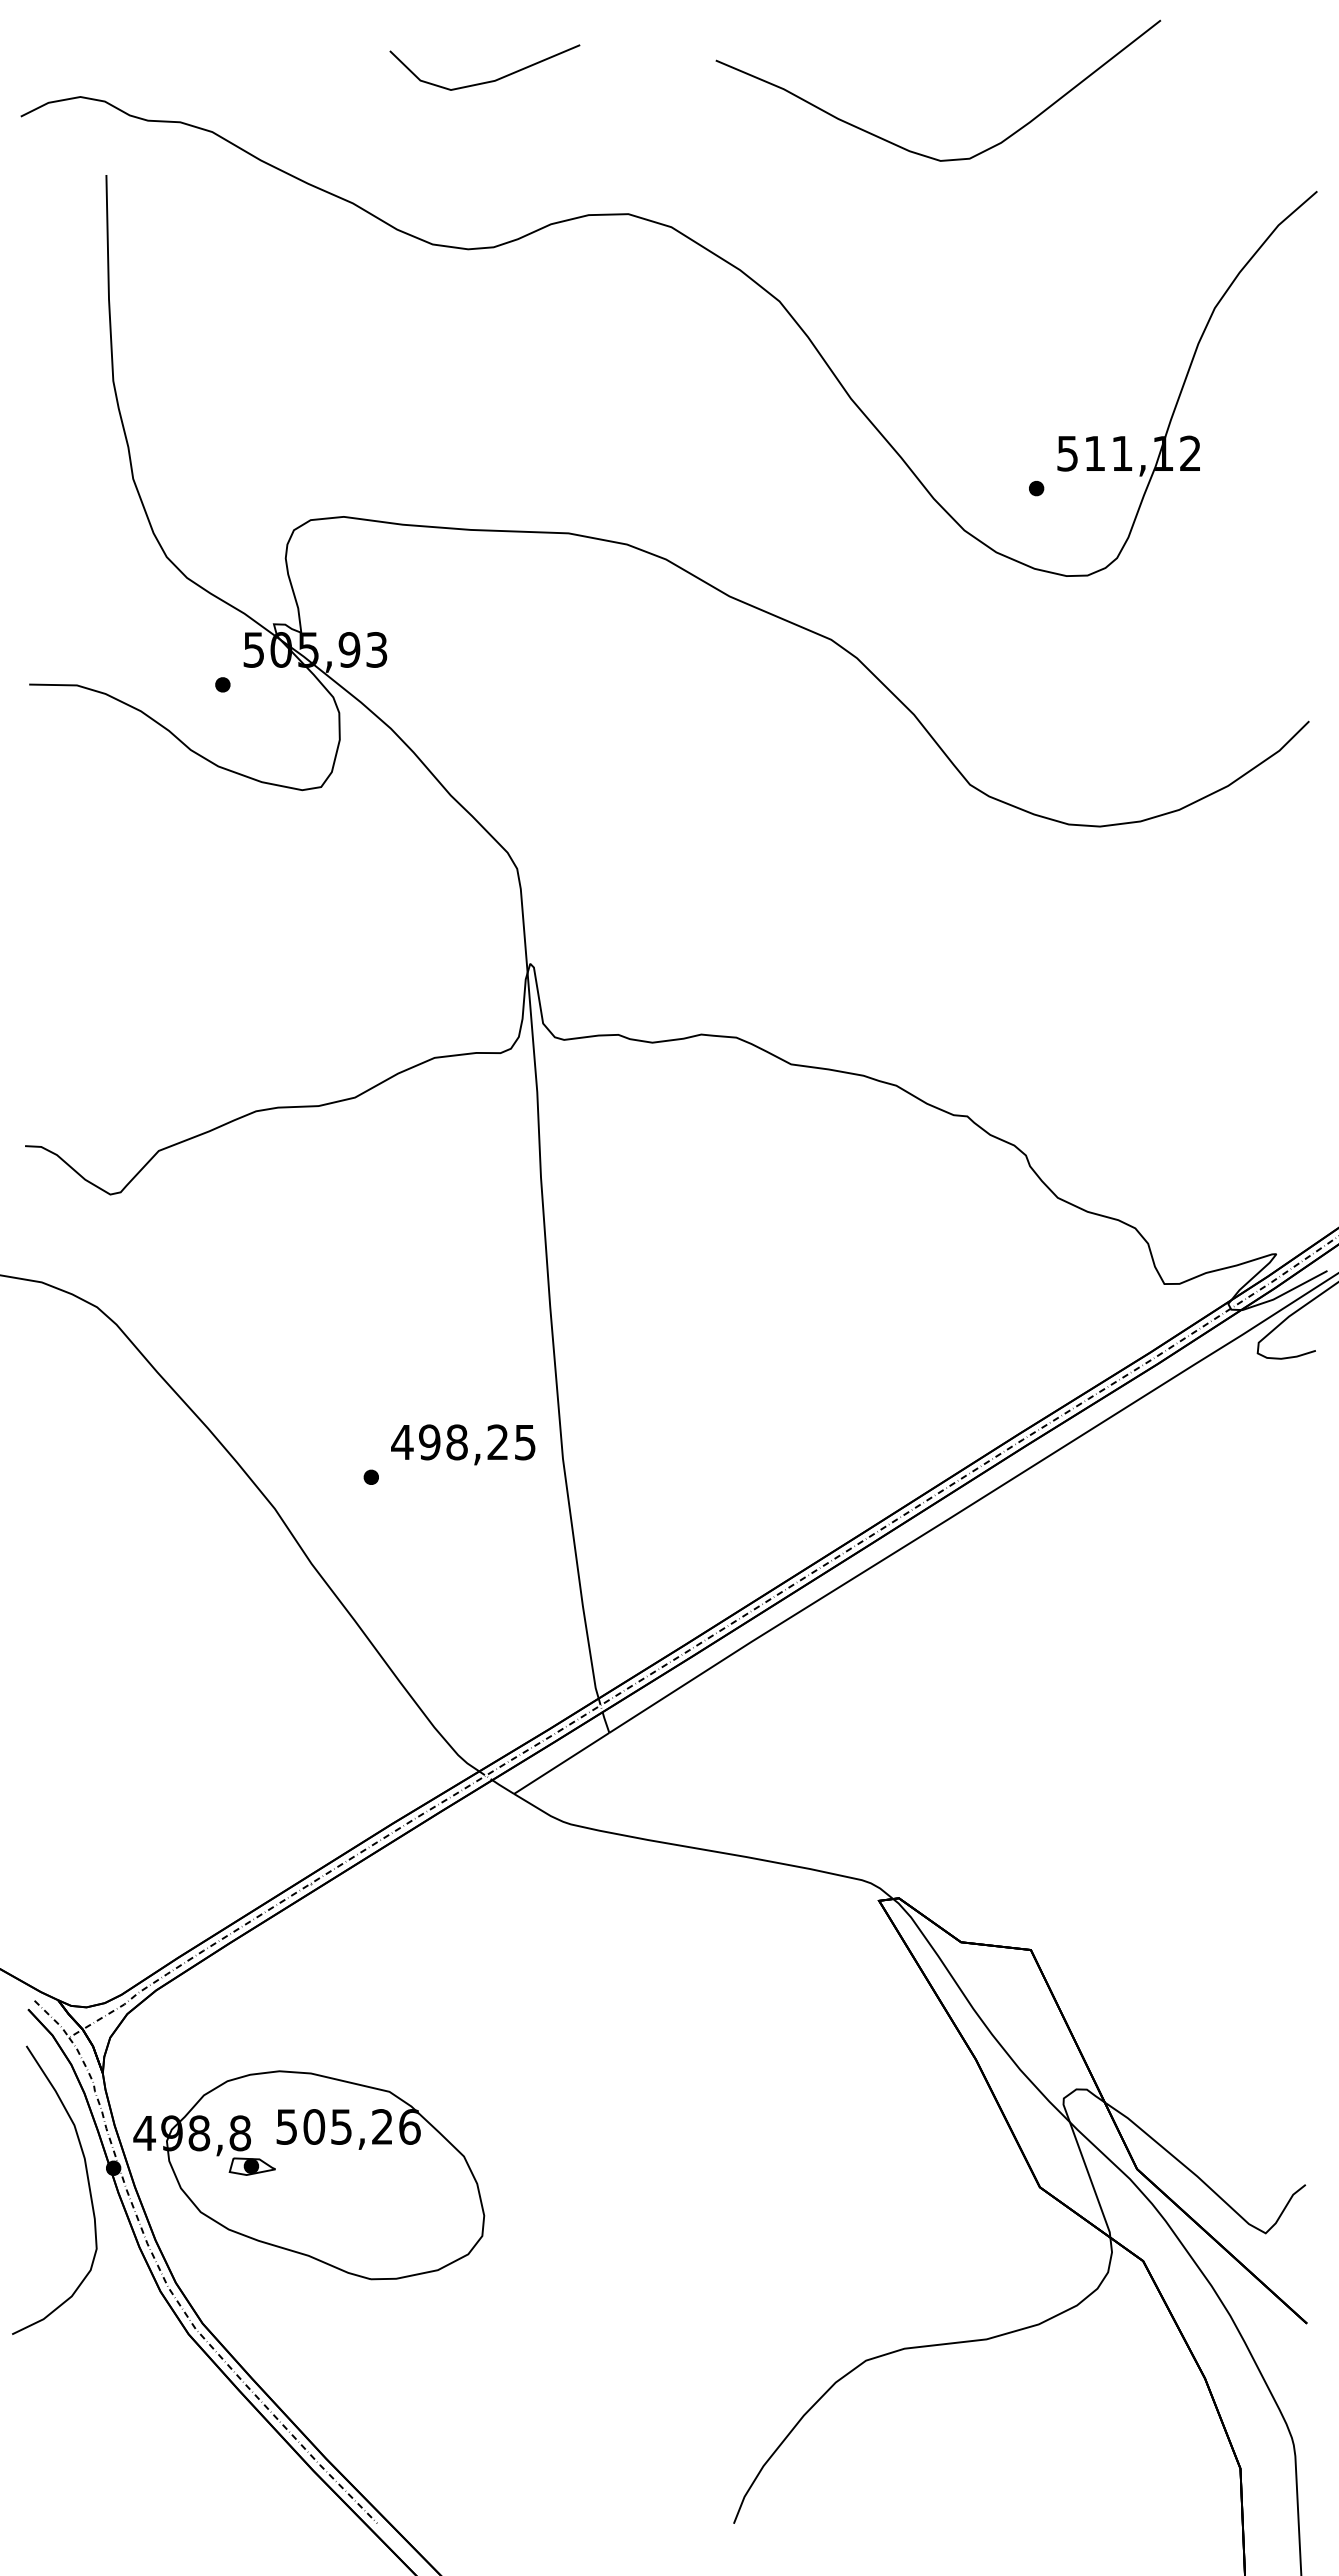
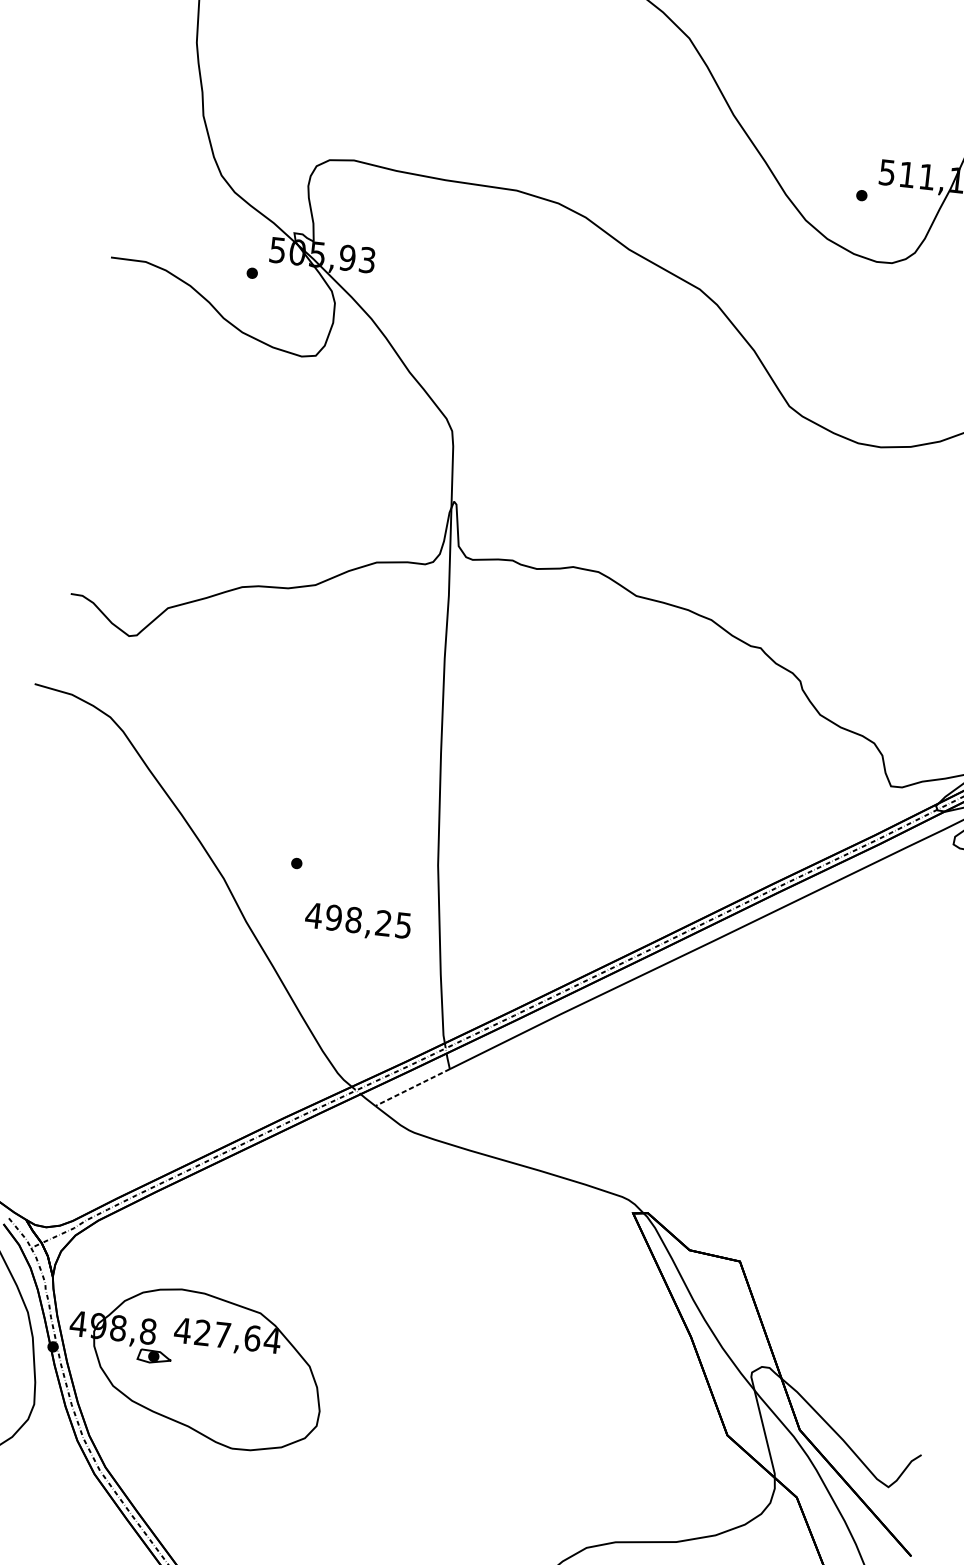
text: (463, 1444) -> (358, 922), moved
line: (561, 1763) -> (412, 1087), solid -> dashed
text: (348, 2126) -> (227, 1335), 505,26 -> 427,64

